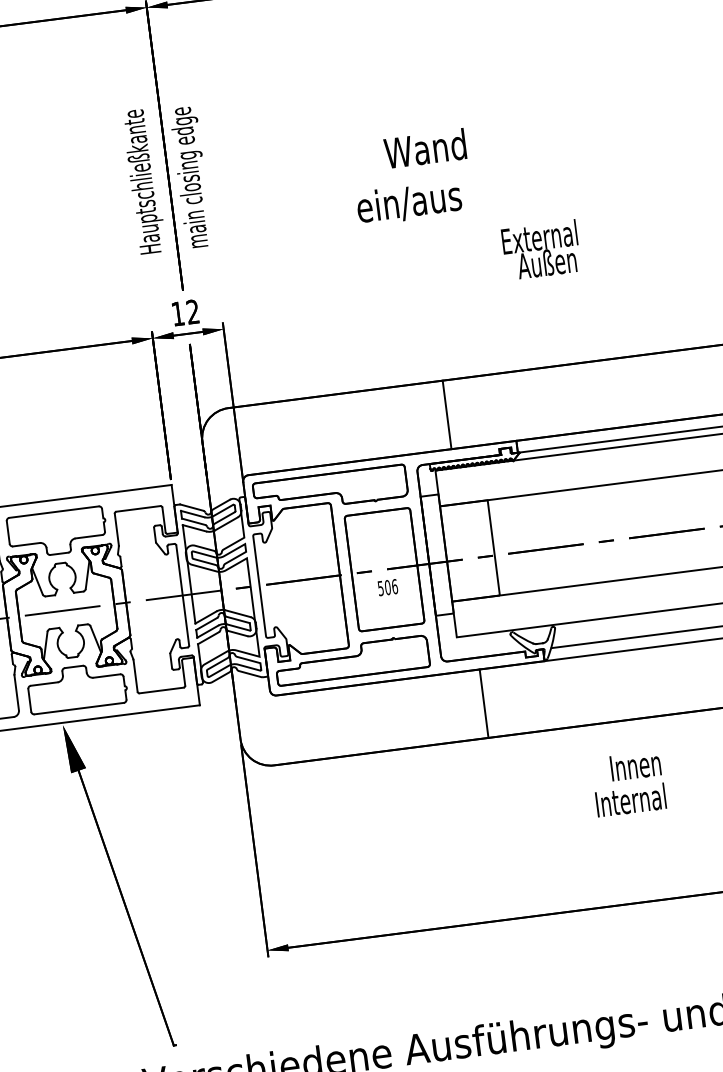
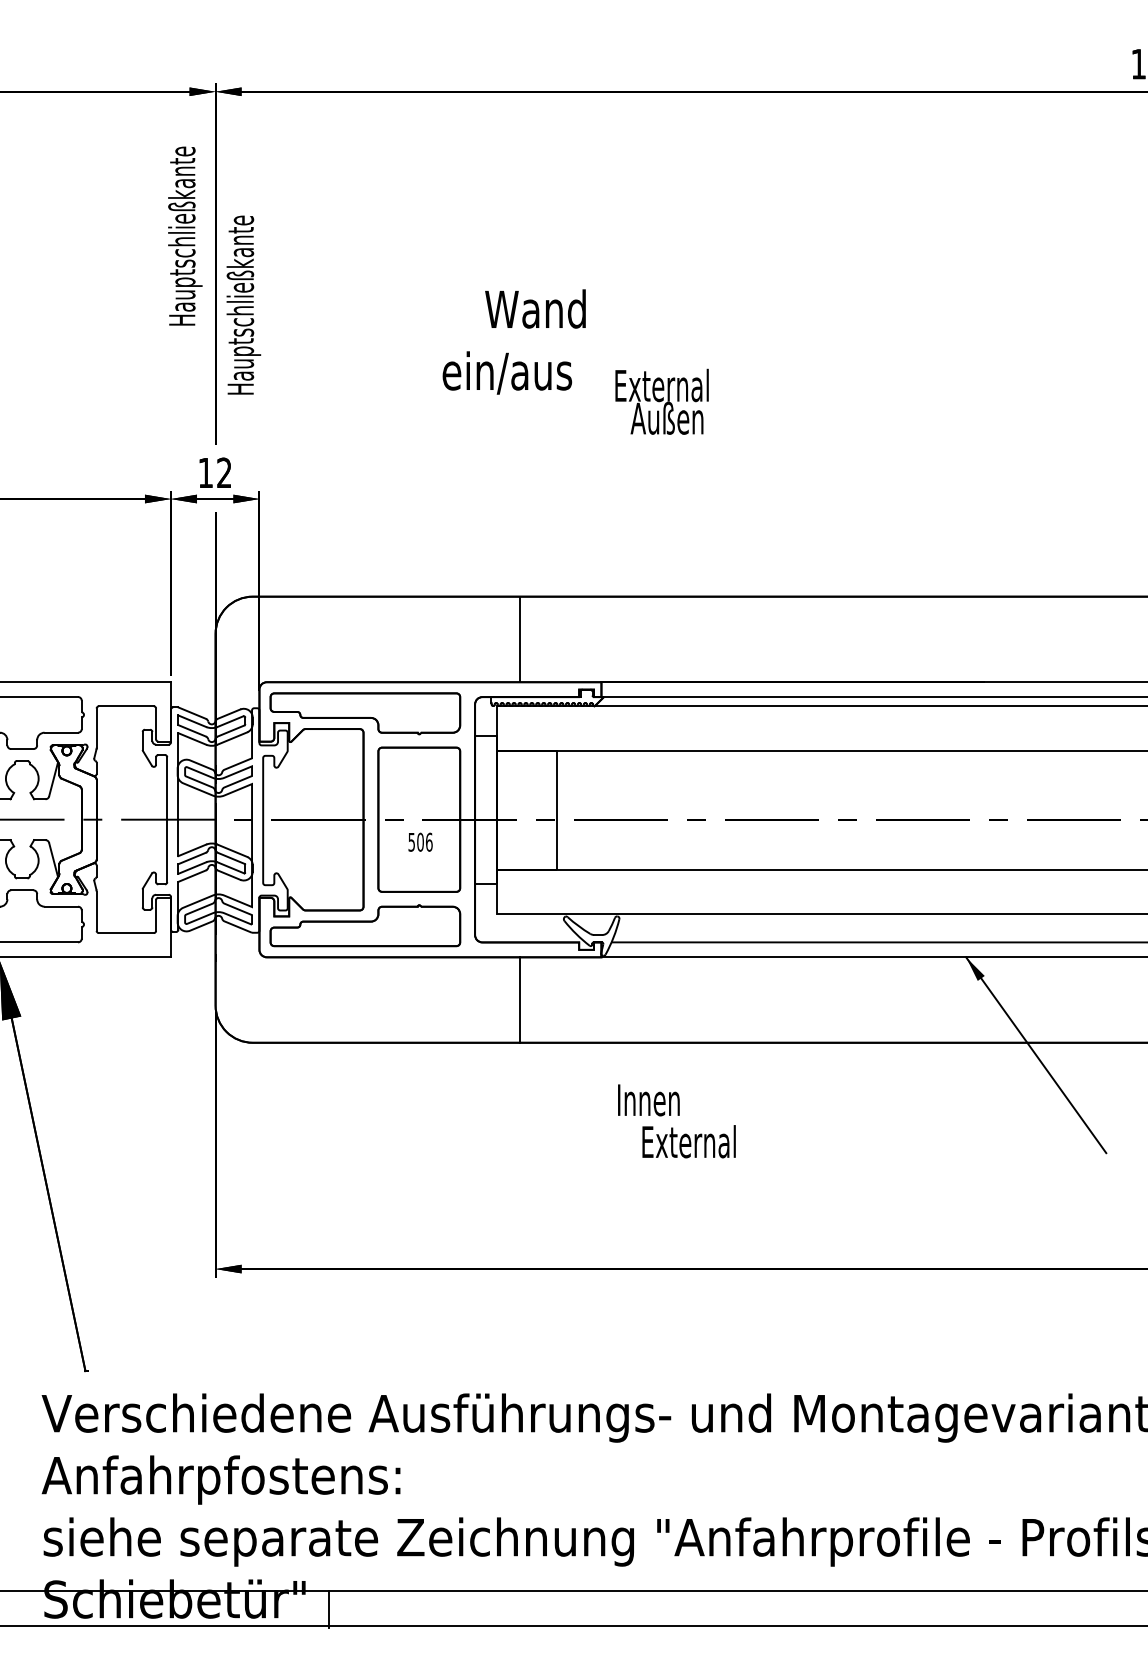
text: (190, 175) -> (243, 304), main closing edge -> Hauptschließkante
text: (144, 181) -> (185, 235), moved
text: (540, 249) -> (661, 401), moved
text: (635, 766) -> (648, 1100), moved
text: (634, 799) -> (689, 1141), Internal -> External

